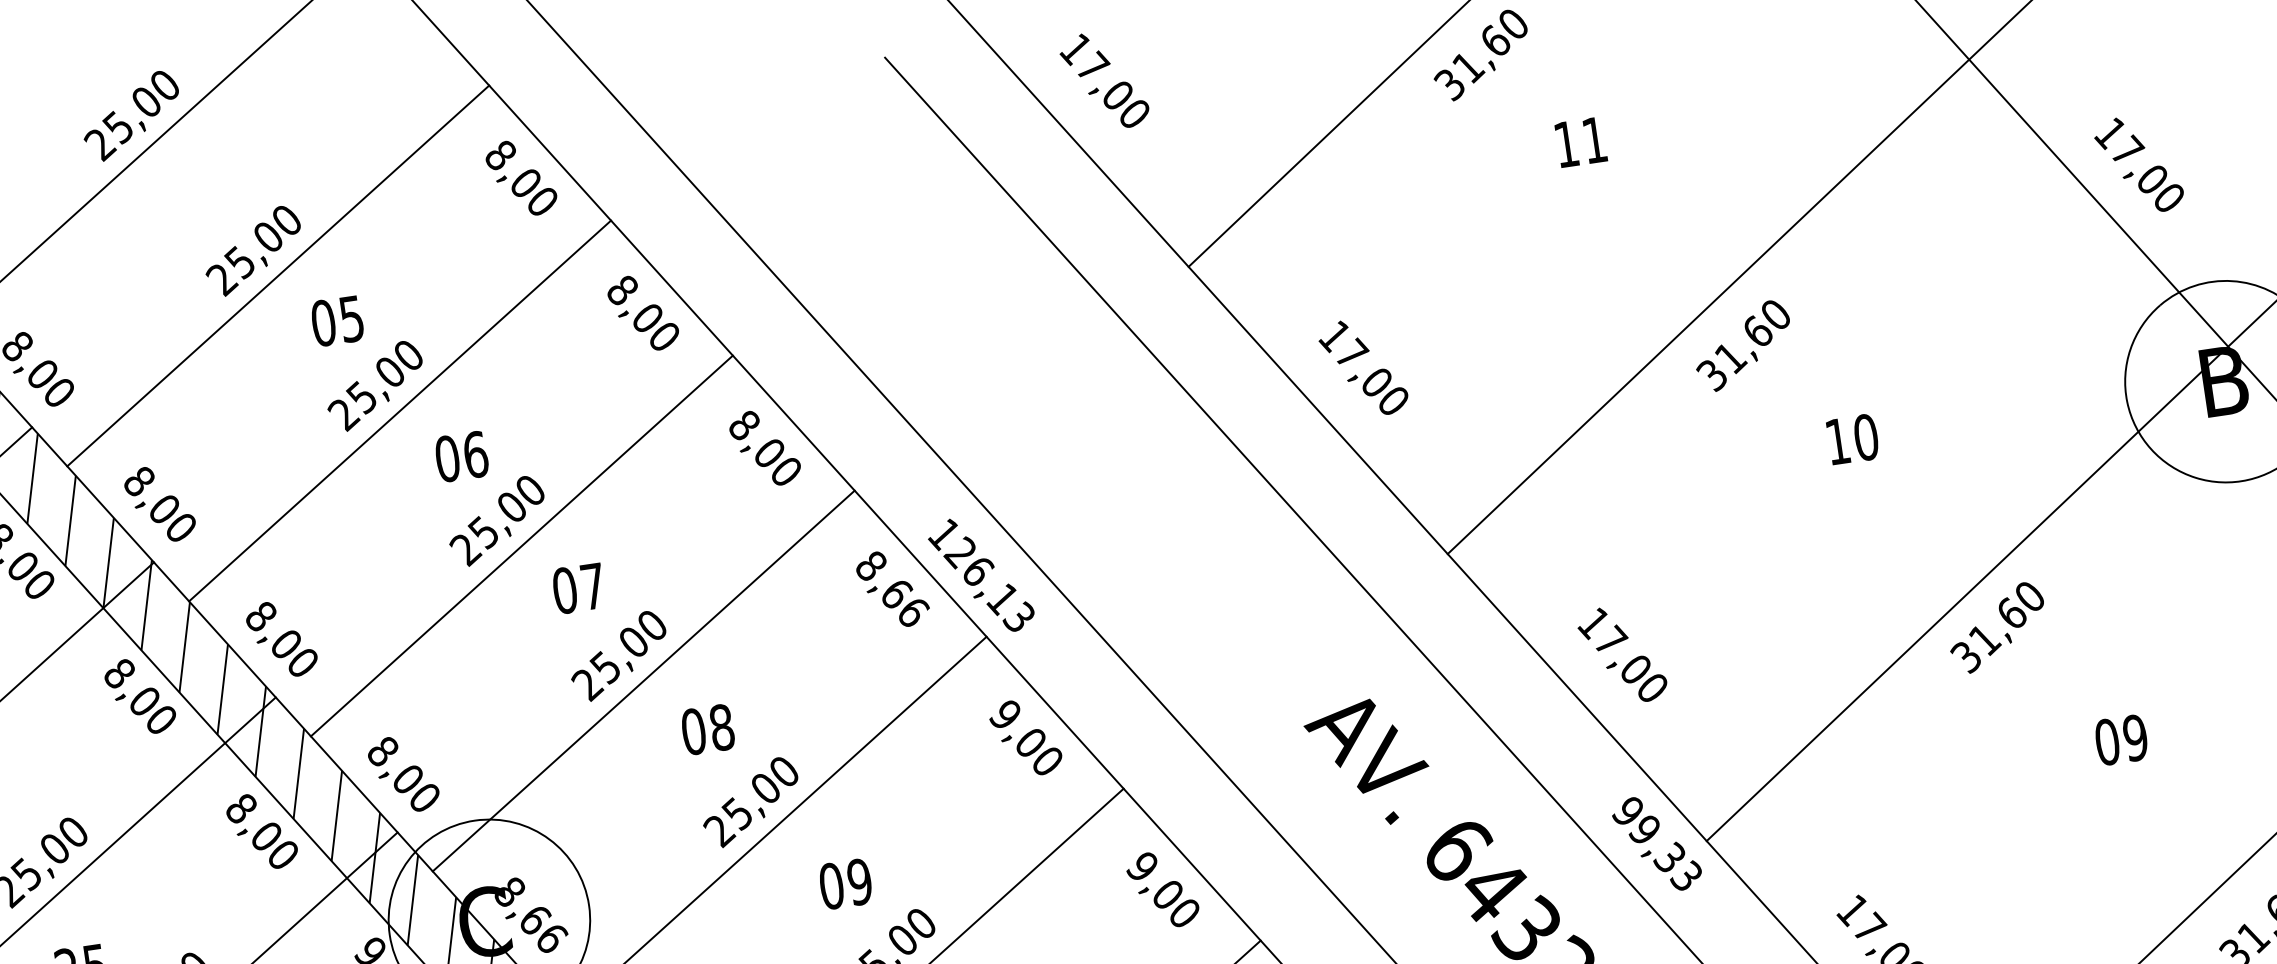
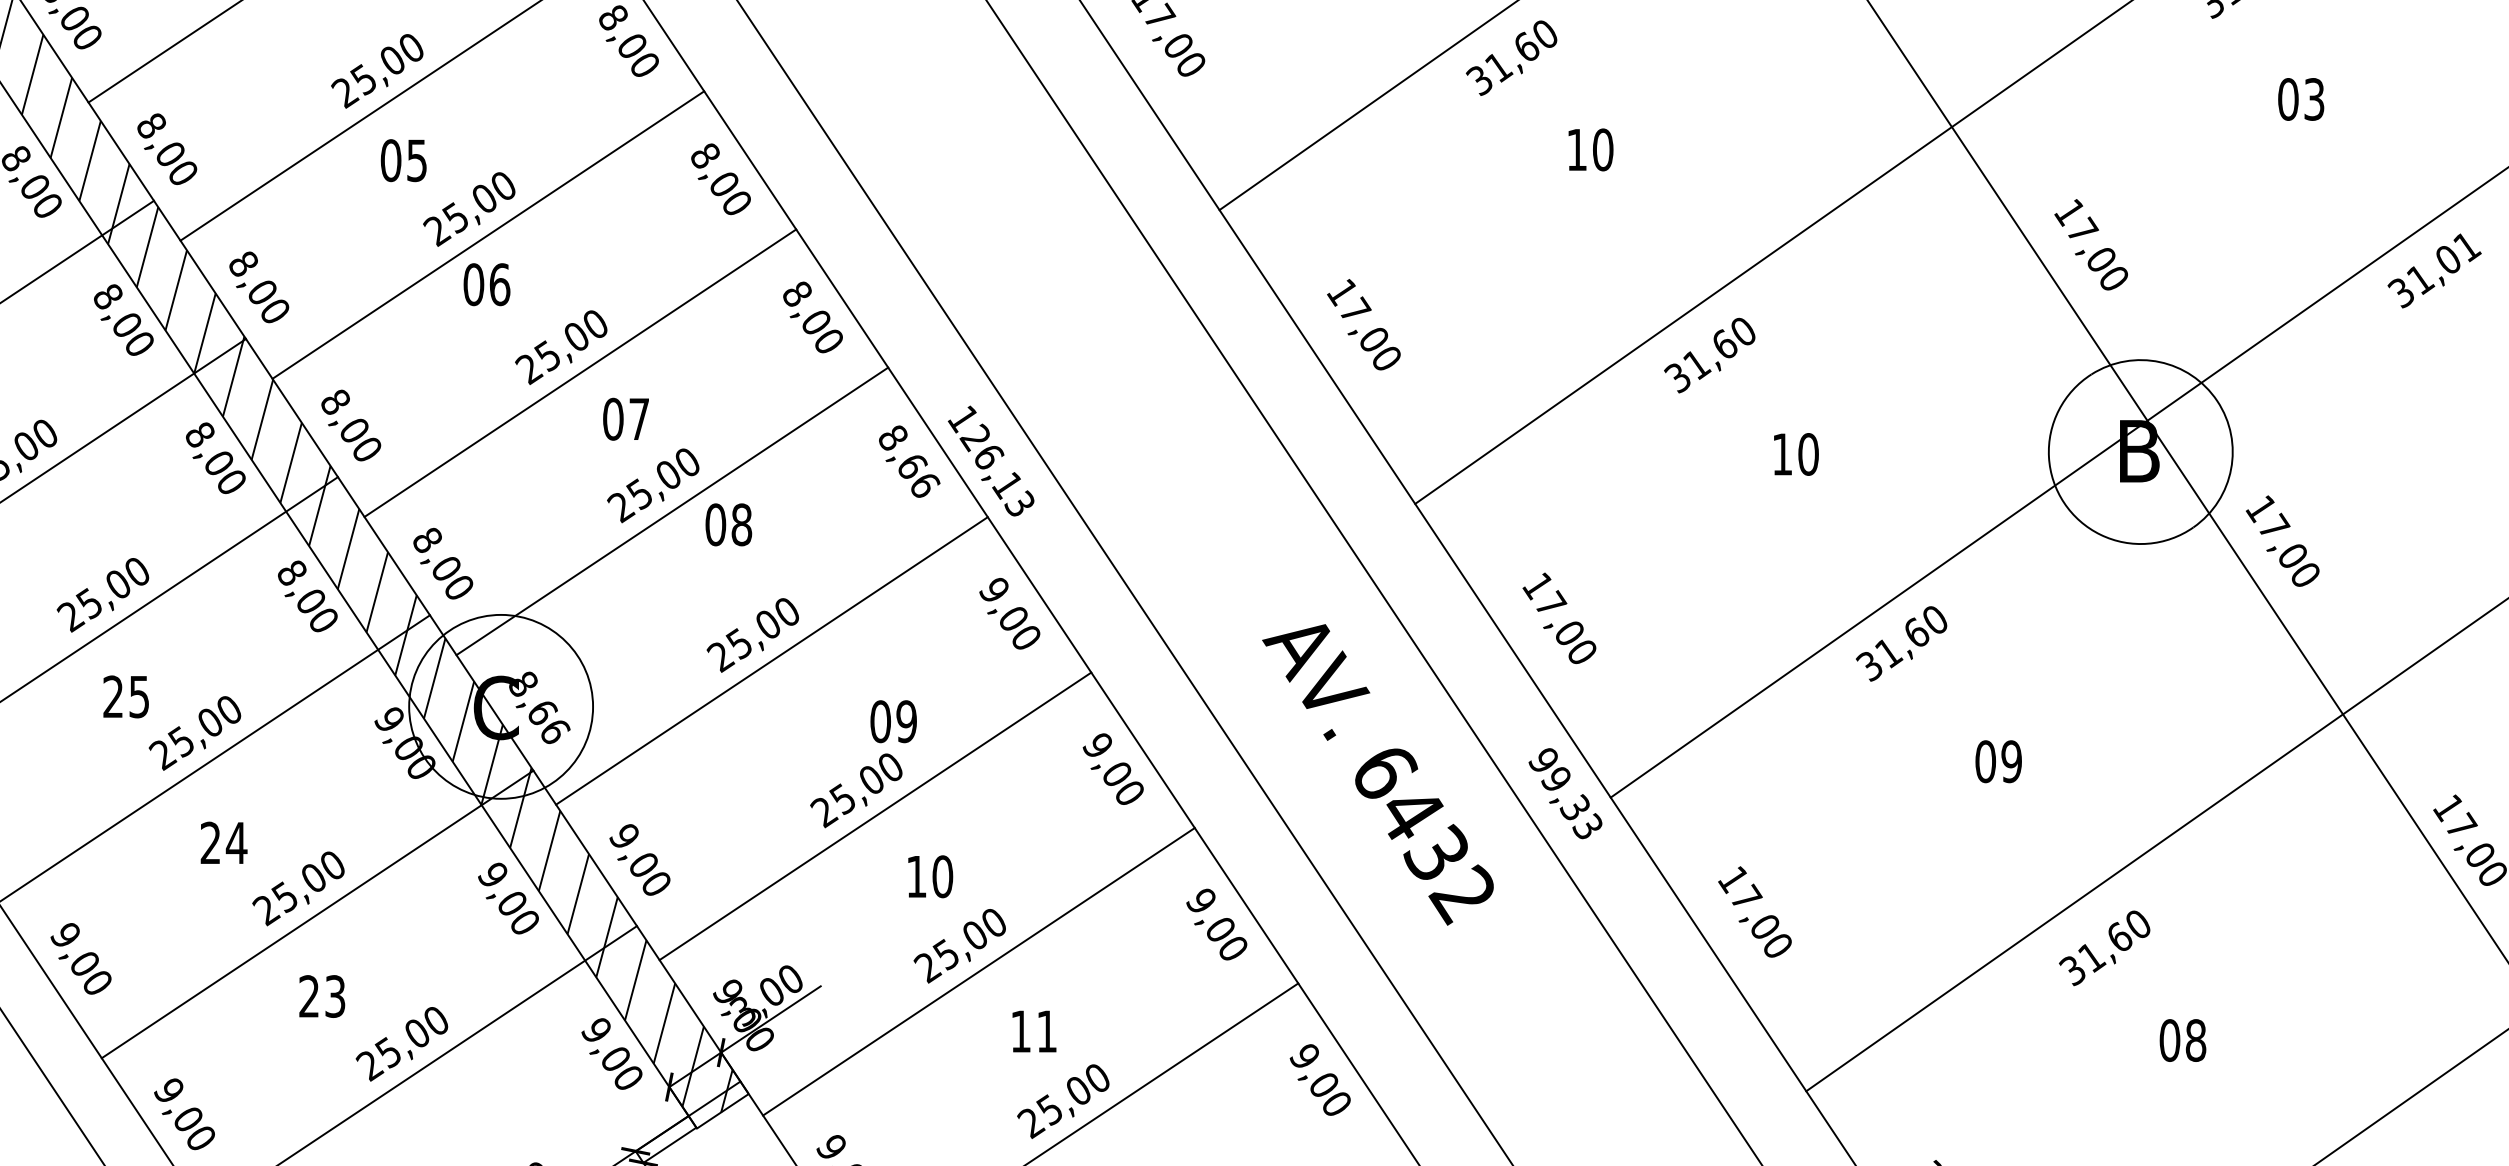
text: (1595, 139) -> (1603, 149), 11 -> 10
text: (337, 321) -> (403, 160), moved
text: (461, 456) -> (486, 284), moved
text: (707, 729) -> (728, 524), moved
text: (845, 883) -> (893, 721), moved

